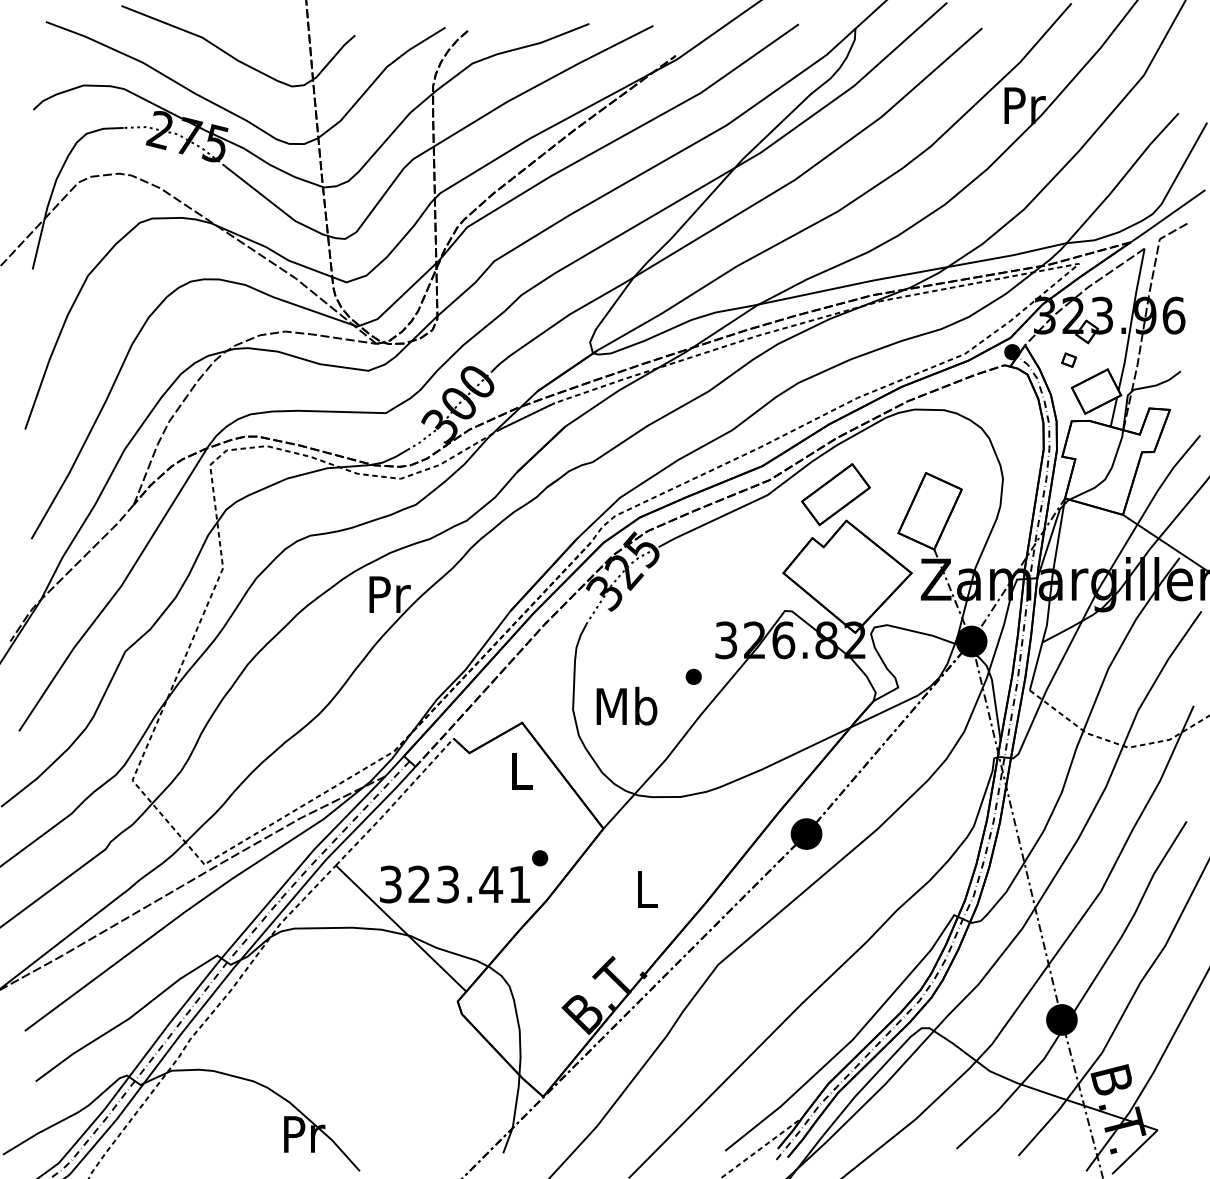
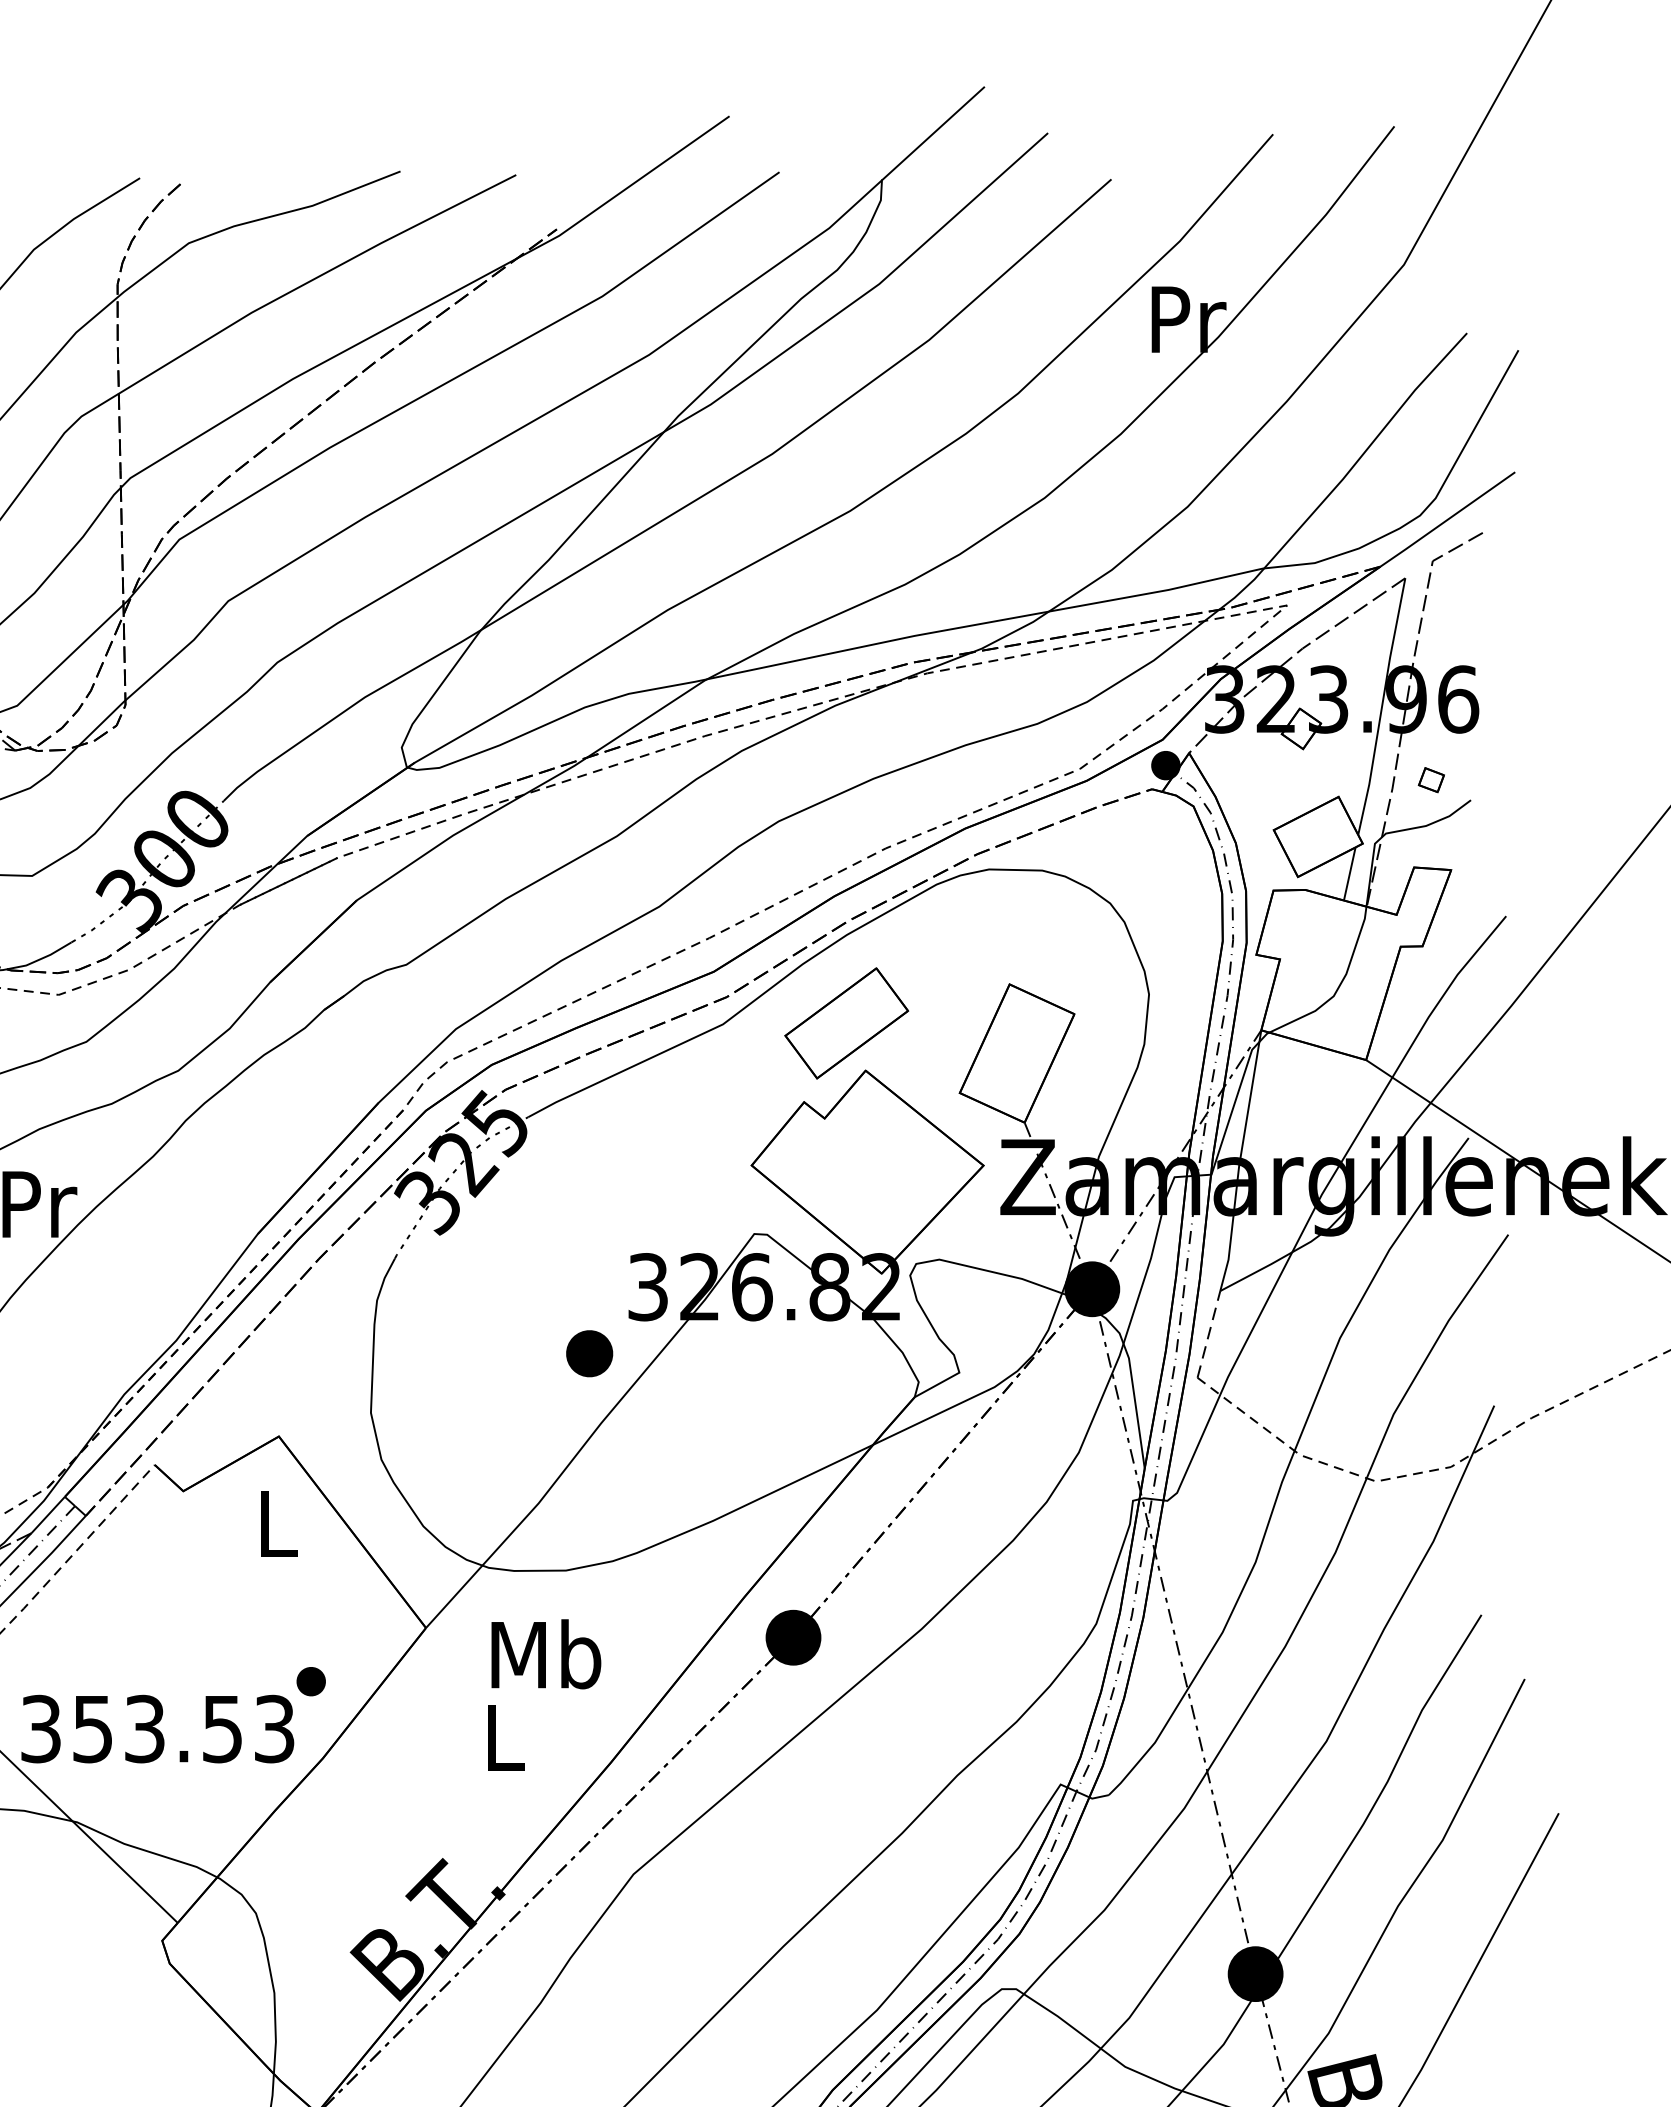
part: (1068, 359) -> (1430, 778), moved
line: (1036, 666) -> (1209, 1334), solid -> dashed
part: (693, 676) -> (588, 1352), size x1.6
text: (626, 705) -> (545, 1652), moved
text: (469, 884) -> (183, 1729), 323.41 -> 353.53

